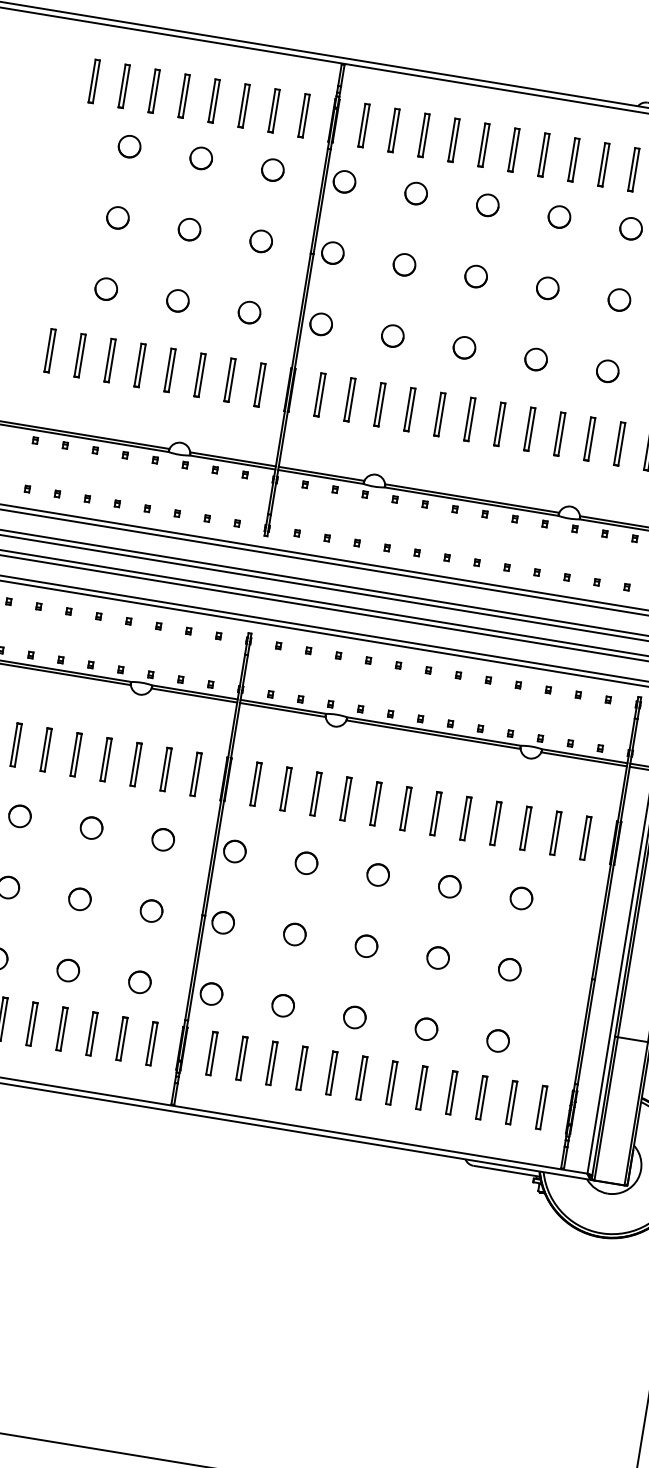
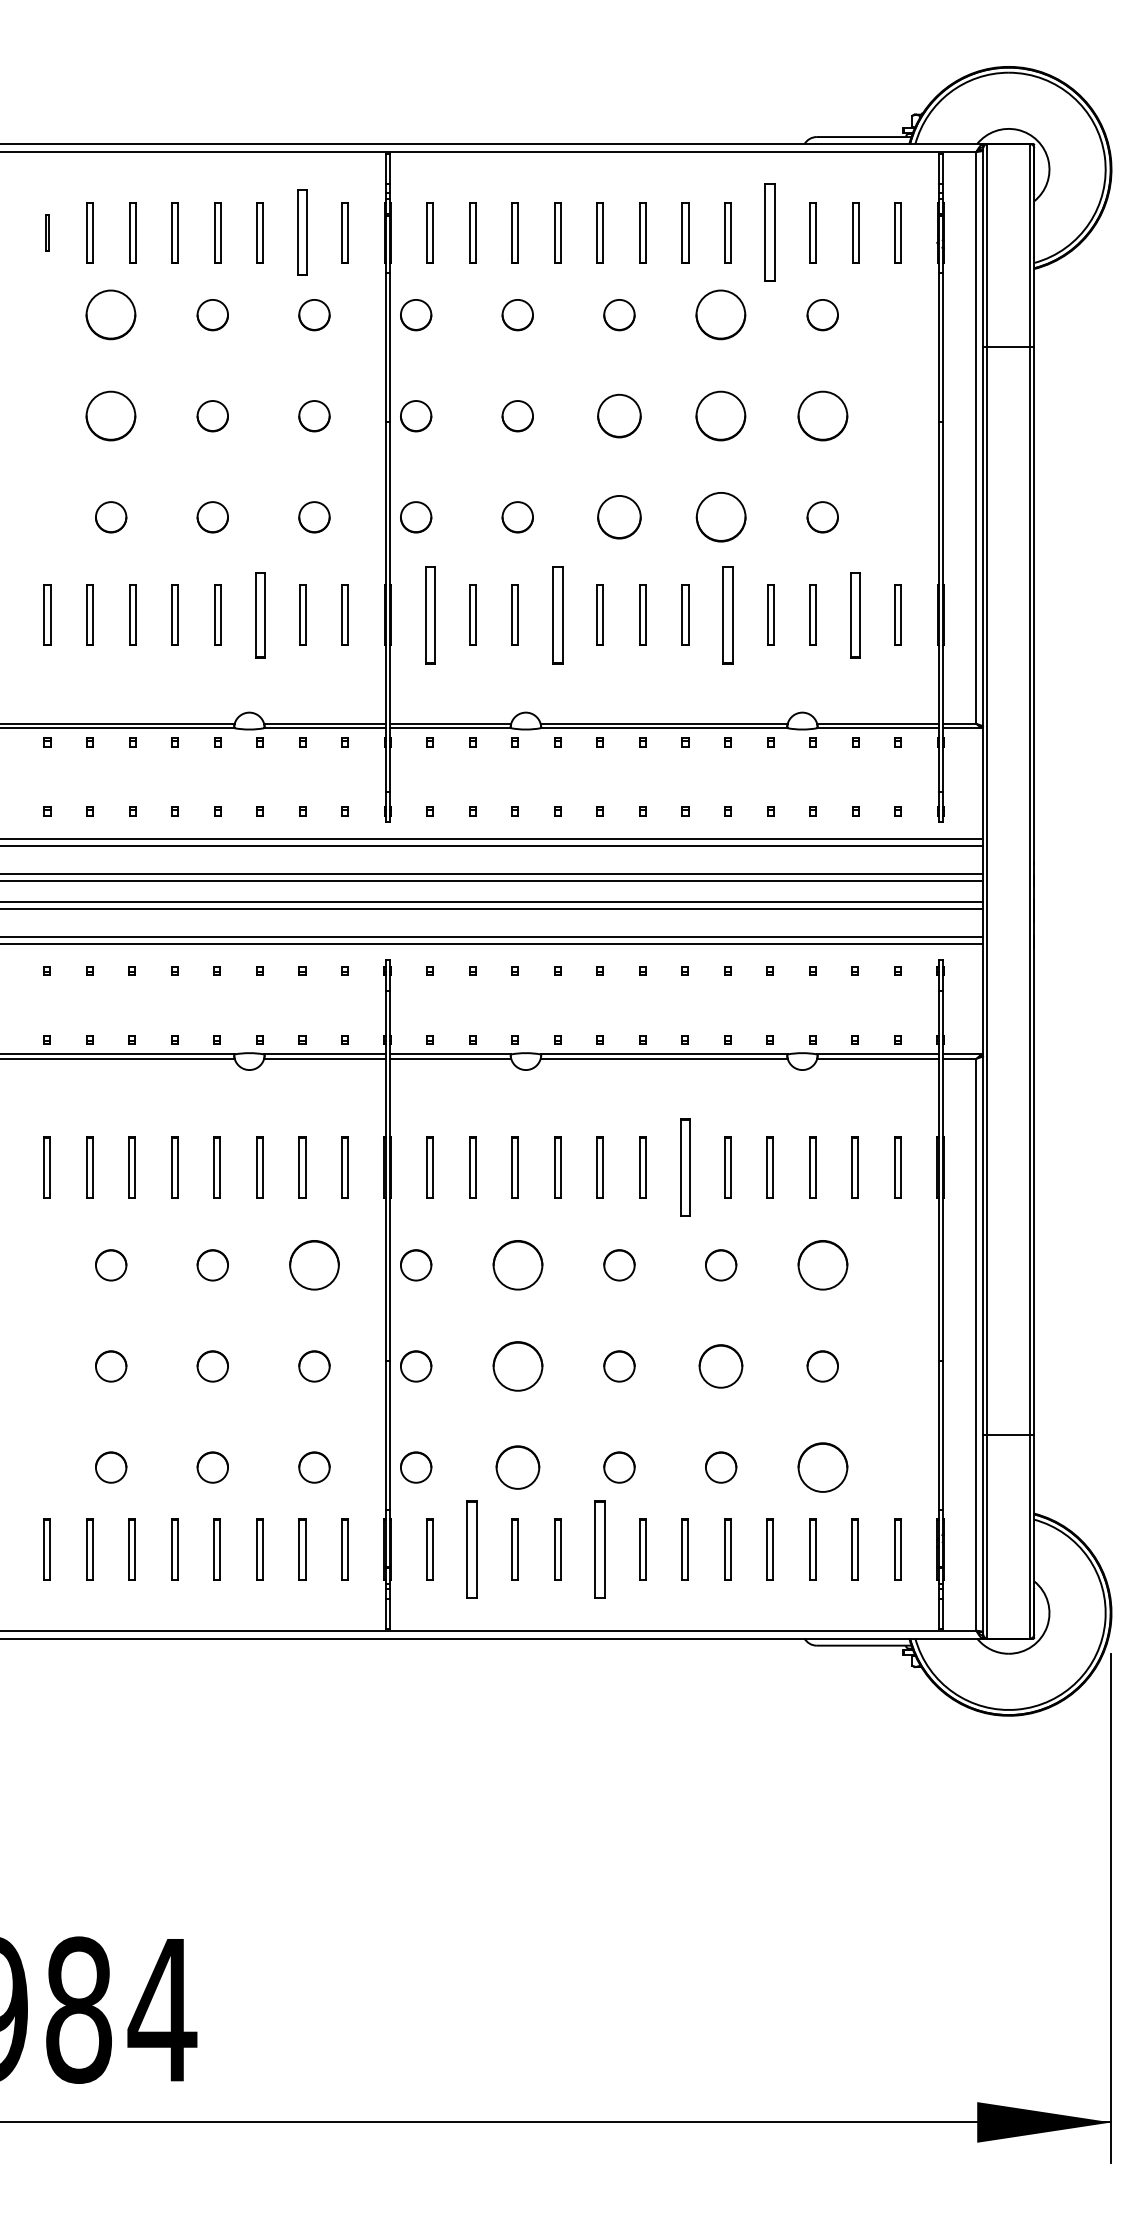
part: (94, 81) -> (47, 232), size x0.6
part: (274, 110) -> (302, 232), size x1.4
circle: (129, 147) -> (111, 315), size x1.6
part: (603, 164) -> (770, 232), size x1.6
circle: (559, 217) -> (721, 315), size x1.6
circle: (118, 218) -> (111, 416), size x1.6
circle: (476, 276) -> (619, 416), size x1.4
circle: (548, 288) -> (721, 416), size x1.6
circle: (619, 300) -> (822, 416), size x1.6
circle: (464, 347) -> (619, 517), size x1.4
part: (535, 359) -> (720, 517), size x1.6
part: (199, 374) -> (259, 614), size x1.4
part: (319, 394) -> (429, 614), size x1.6
part: (409, 409) -> (557, 614), size x1.6
part: (529, 428) -> (727, 614), size x1.6
part: (619, 443) -> (855, 614), size x1.4
part: (435, 813) -> (684, 1167), size x1.6
circle: (163, 839) -> (314, 1265), size x1.6
circle: (306, 863) -> (517, 1265), size x1.6
circle: (521, 898) -> (822, 1265), size x1.6
circle: (294, 934) -> (517, 1366), size x1.6
circle: (438, 958) -> (721, 1366), size x1.4
circle: (282, 1005) -> (517, 1467), size x1.4
circle: (497, 1040) -> (822, 1467), size x1.6
part: (241, 1058) -> (472, 1549), size x1.6
part: (331, 1072) -> (599, 1549), size x1.6

